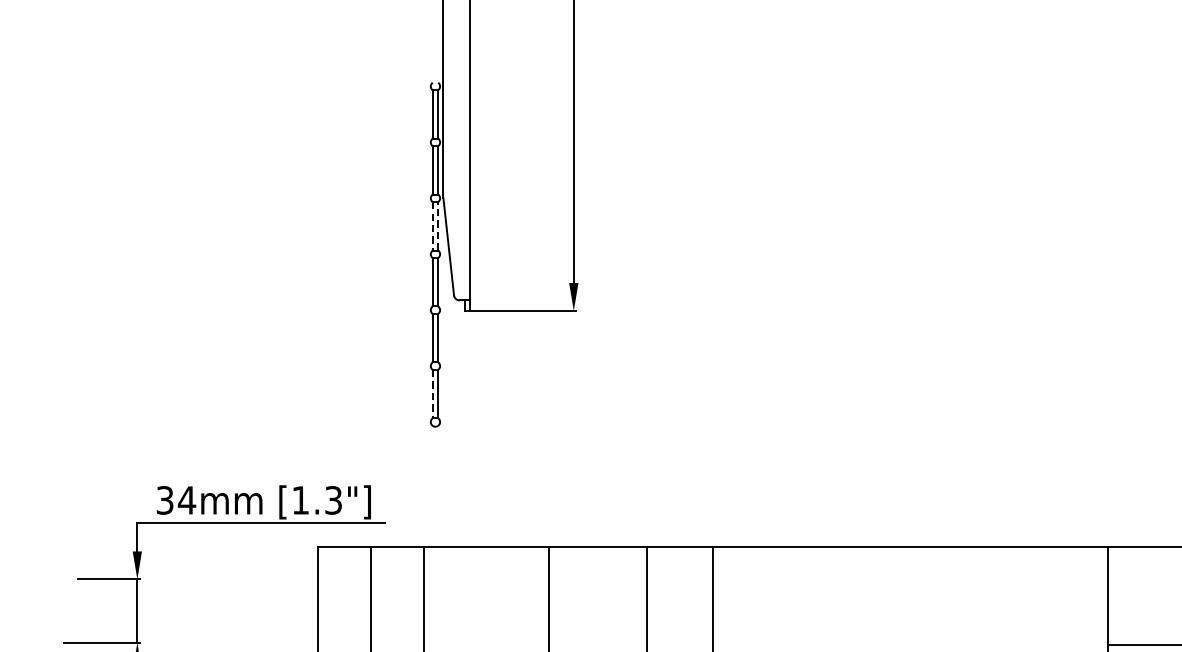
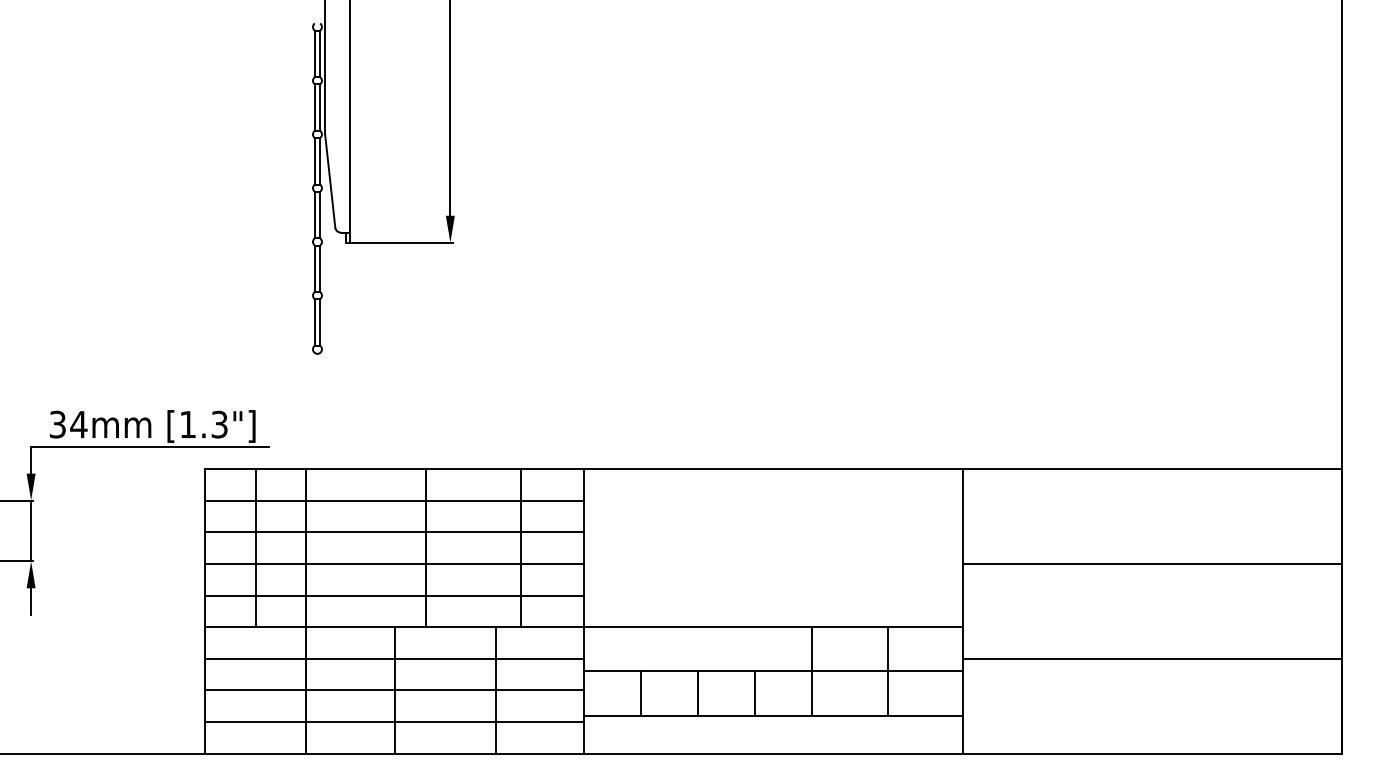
line: (438, 225) -> (320, 160), dashed -> solid
line: (432, 226) -> (314, 161), dashed -> solid
line: (432, 395) -> (314, 323), dashed -> solid
line: (515, 579) -> (394, 500), added
line: (515, 612) -> (394, 532), added
line: (515, 644) -> (394, 563), added

